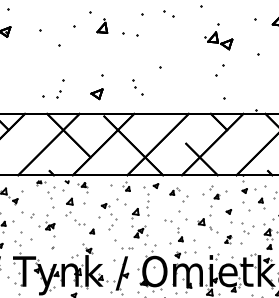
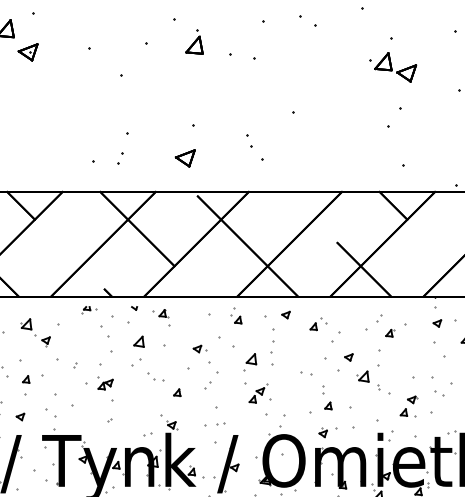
part: (228, 211) -> (348, 356), moved
part: (228, 239) -> (409, 406), size x1.67
part: (127, 248) -> (215, 424), moved

